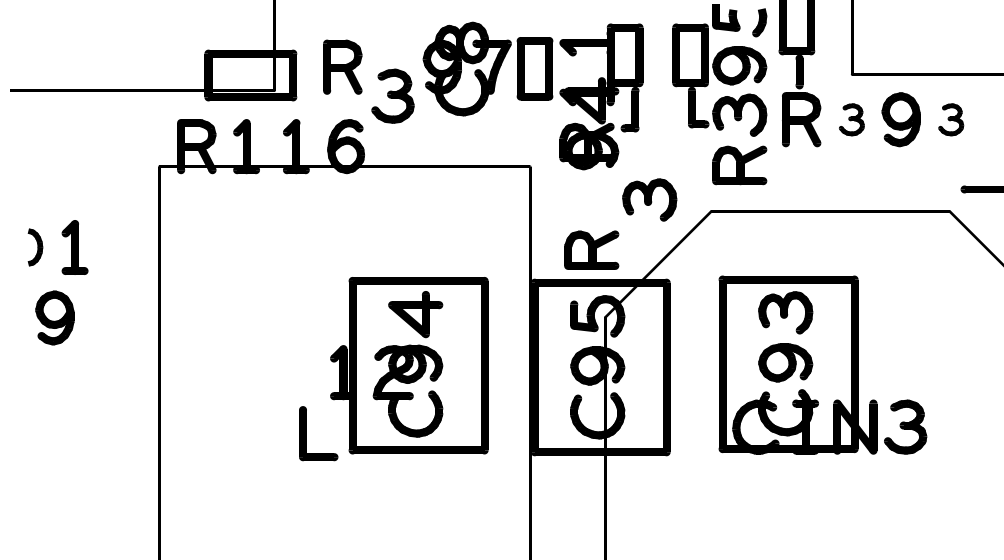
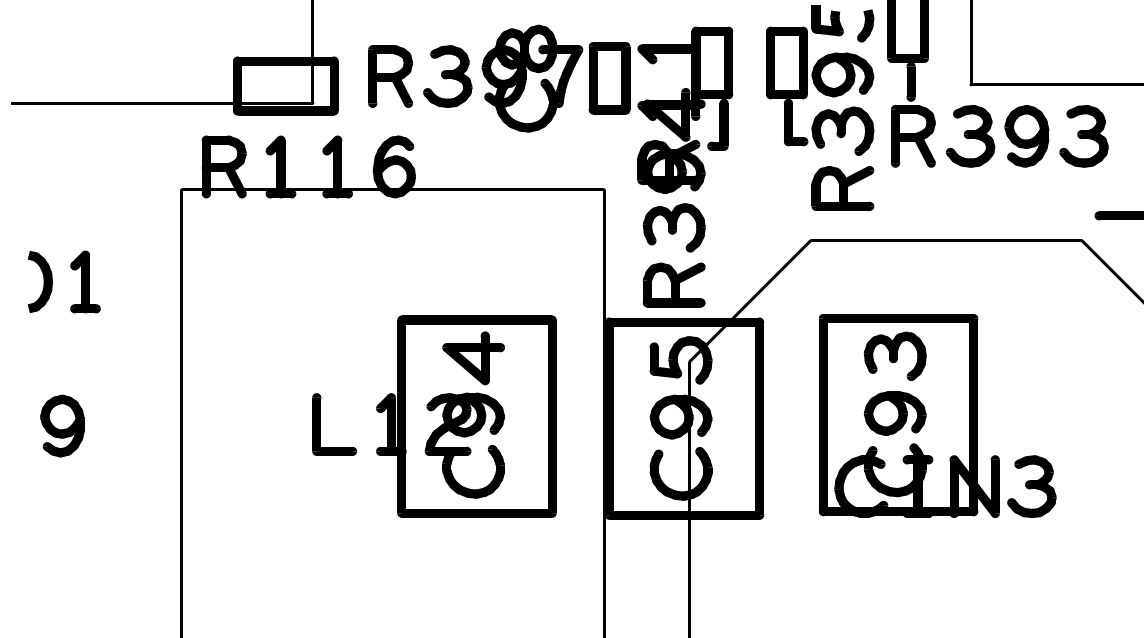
part: (392, 95) -> (447, 75), moved
part: (851, 119) -> (970, 136), size x1.67
part: (950, 119) -> (1083, 136), size x1.67
part: (649, 199) -> (673, 227), moved
part: (35, 247) -> (40, 281), size x1.43
part: (54, 317) -> (62, 425), moved
part: (306, 433) -> (320, 424), moved

